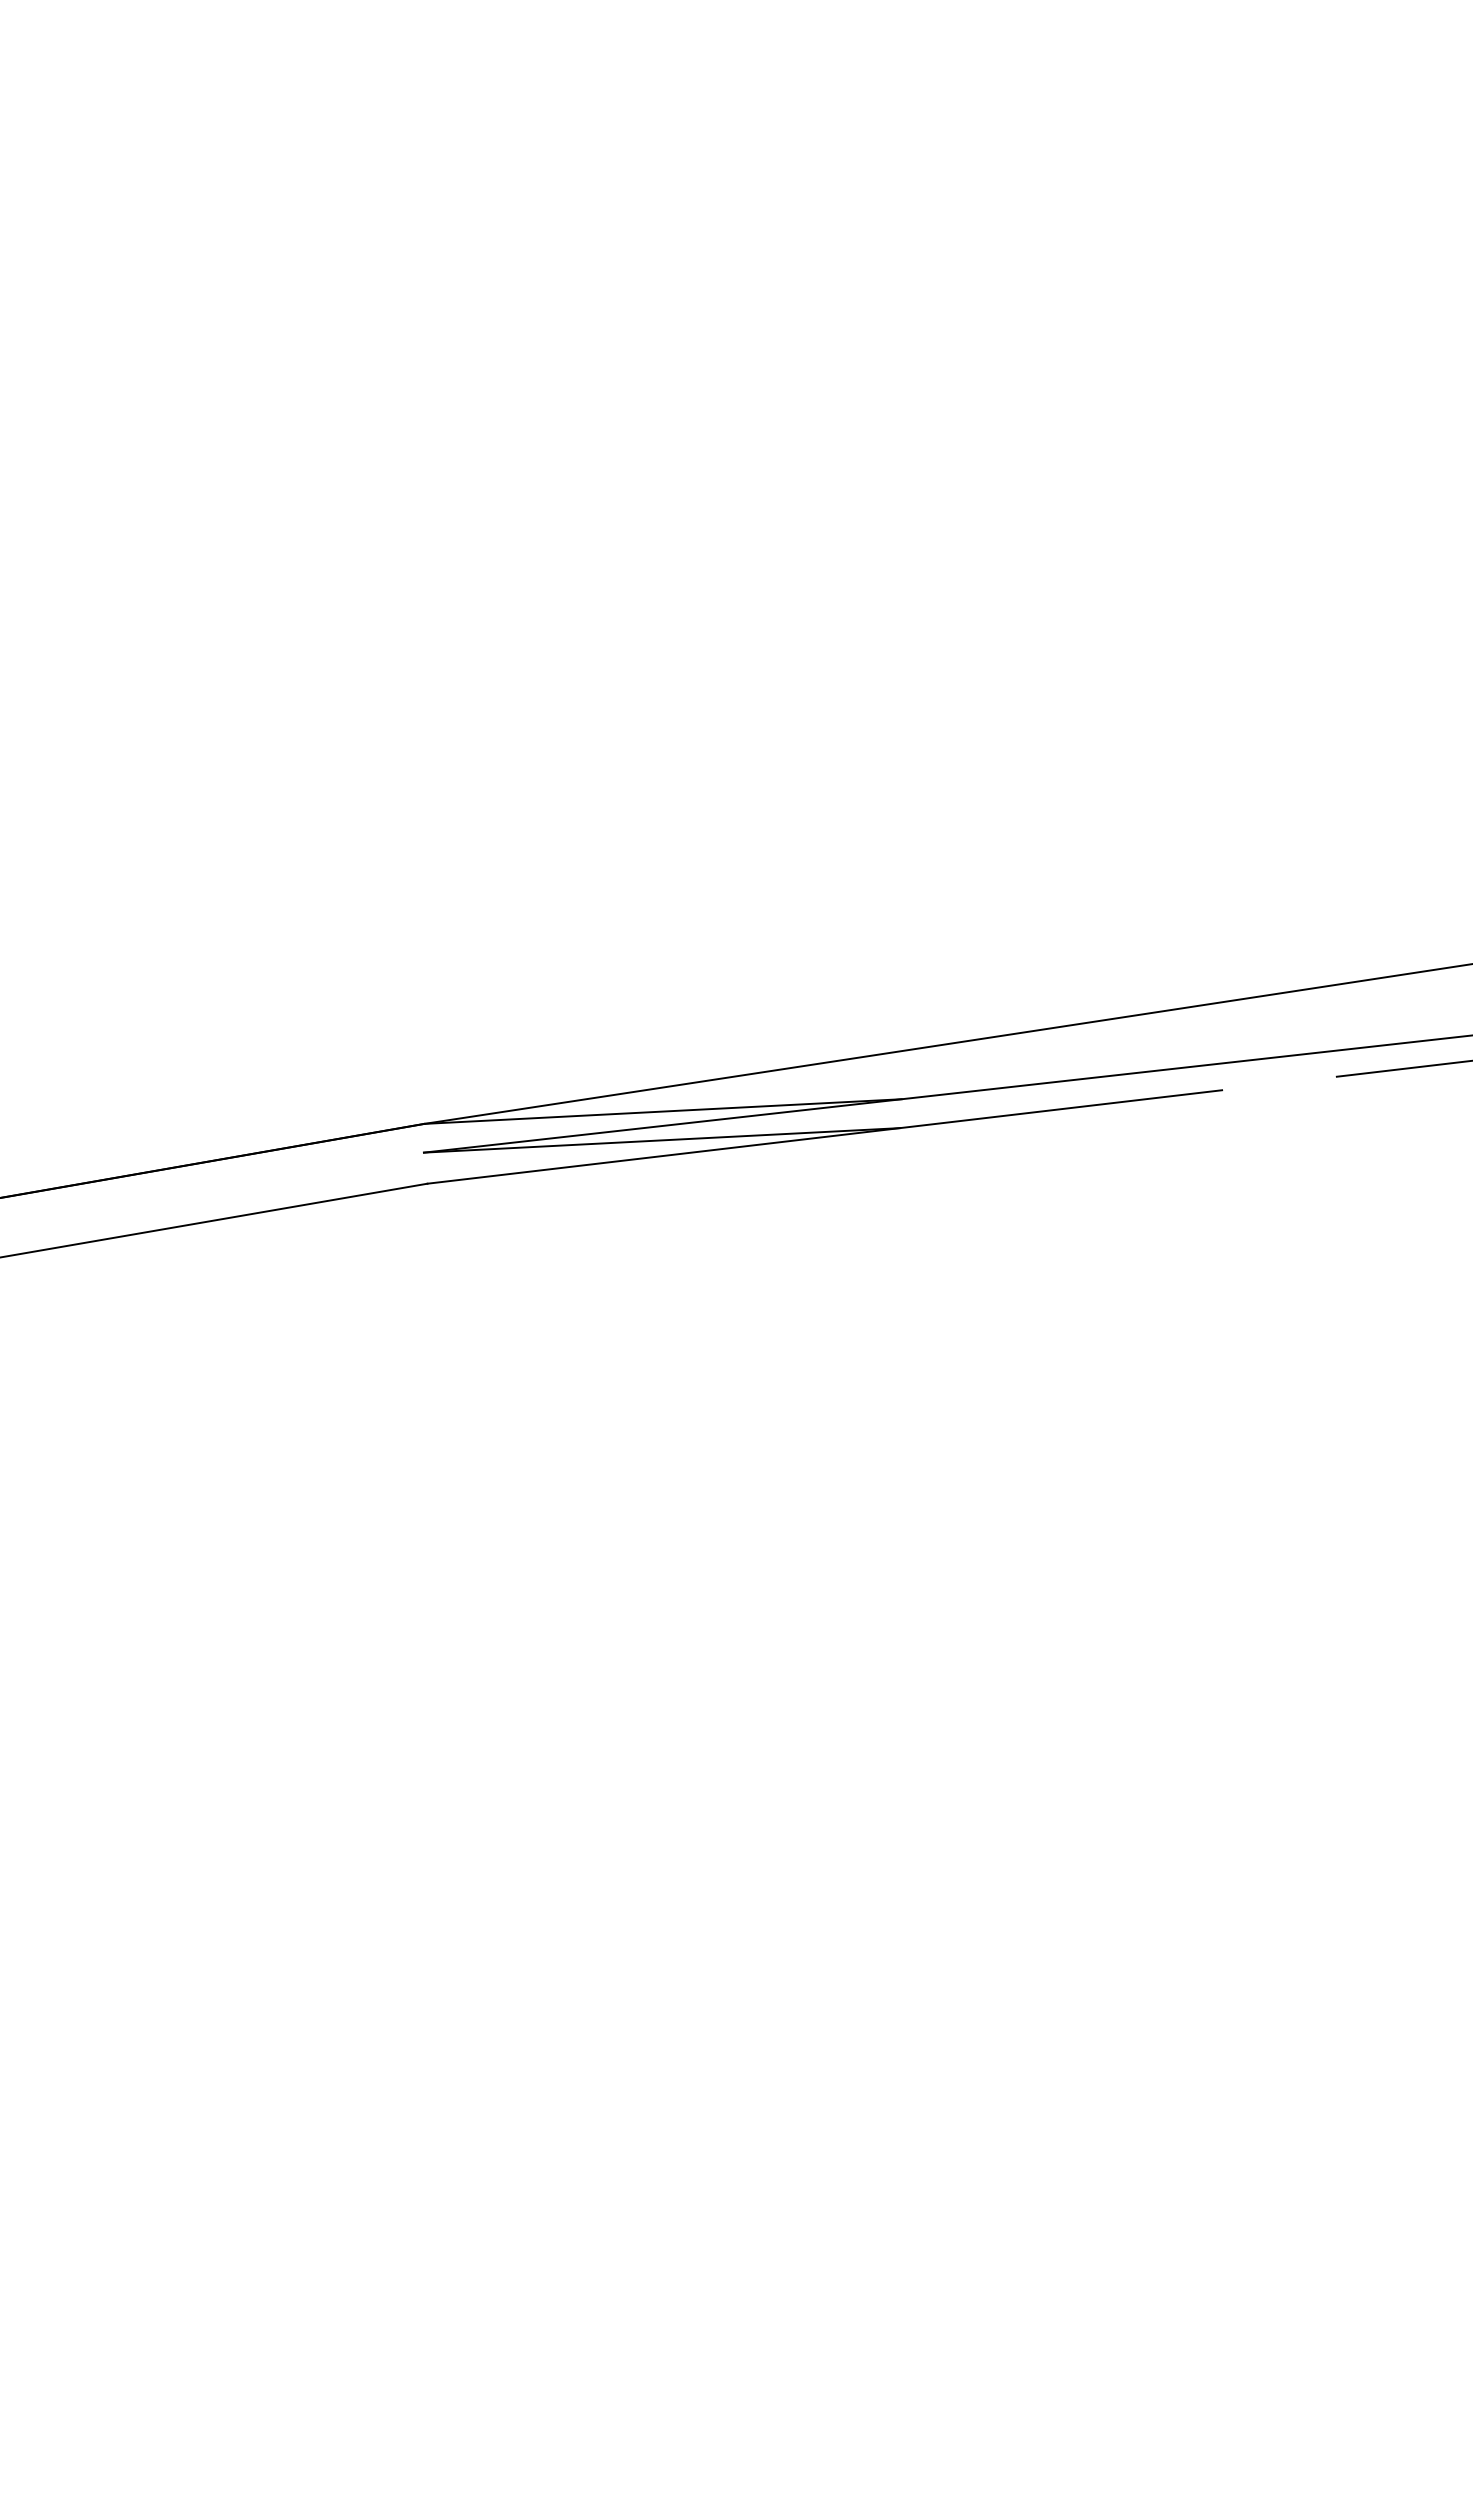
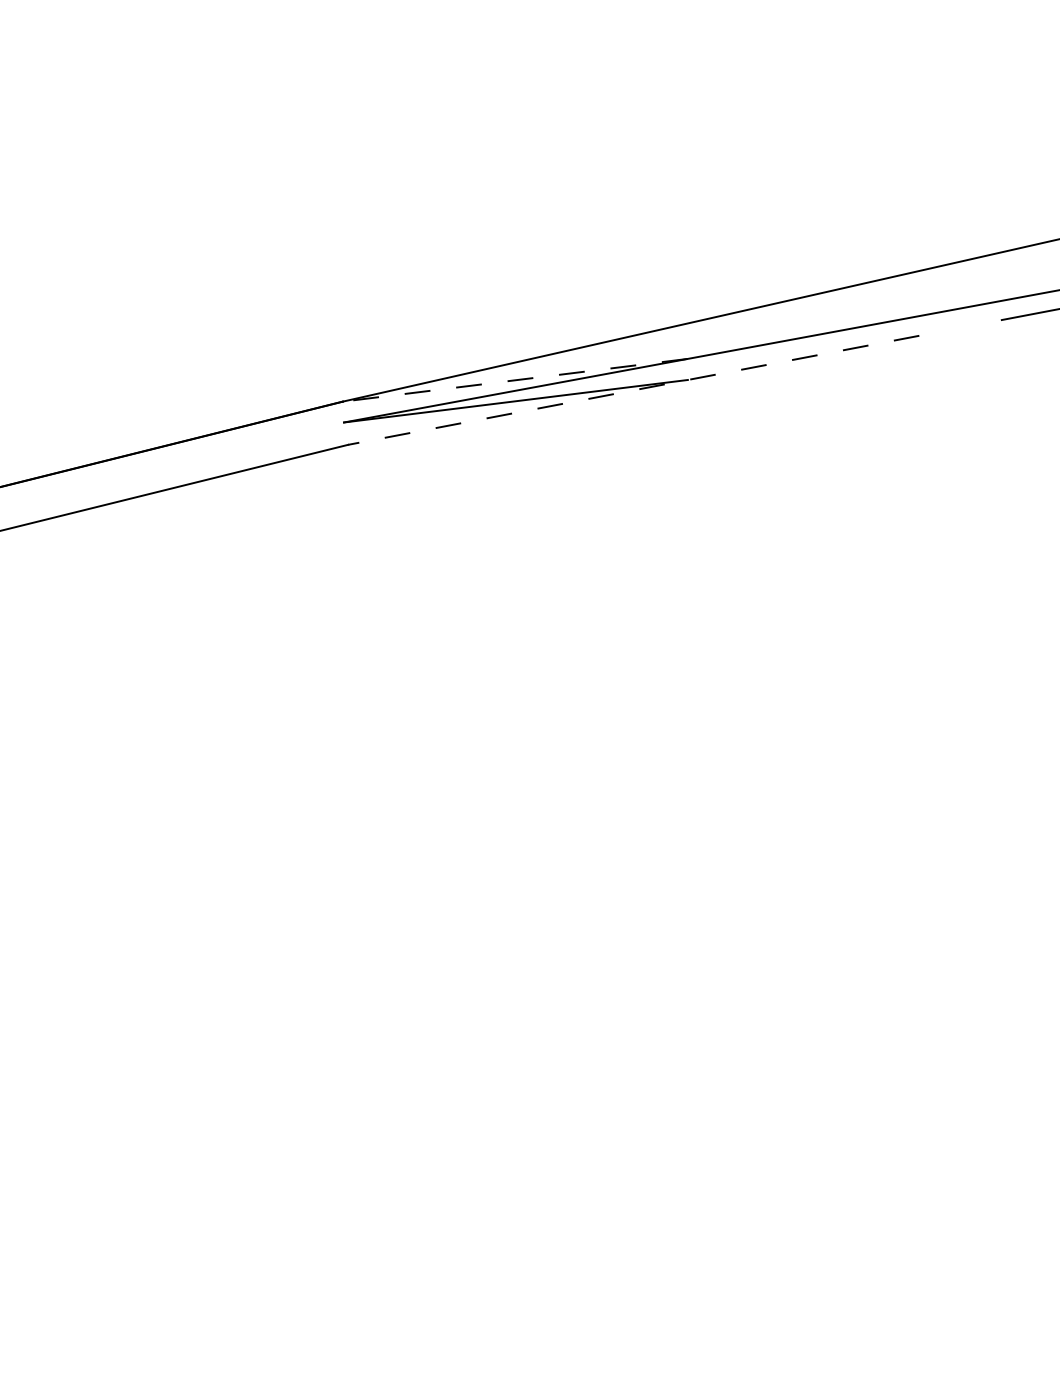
line: (662, 1111) -> (514, 380), solid -> dashed
line: (824, 1137) -> (633, 390), solid -> dashed

